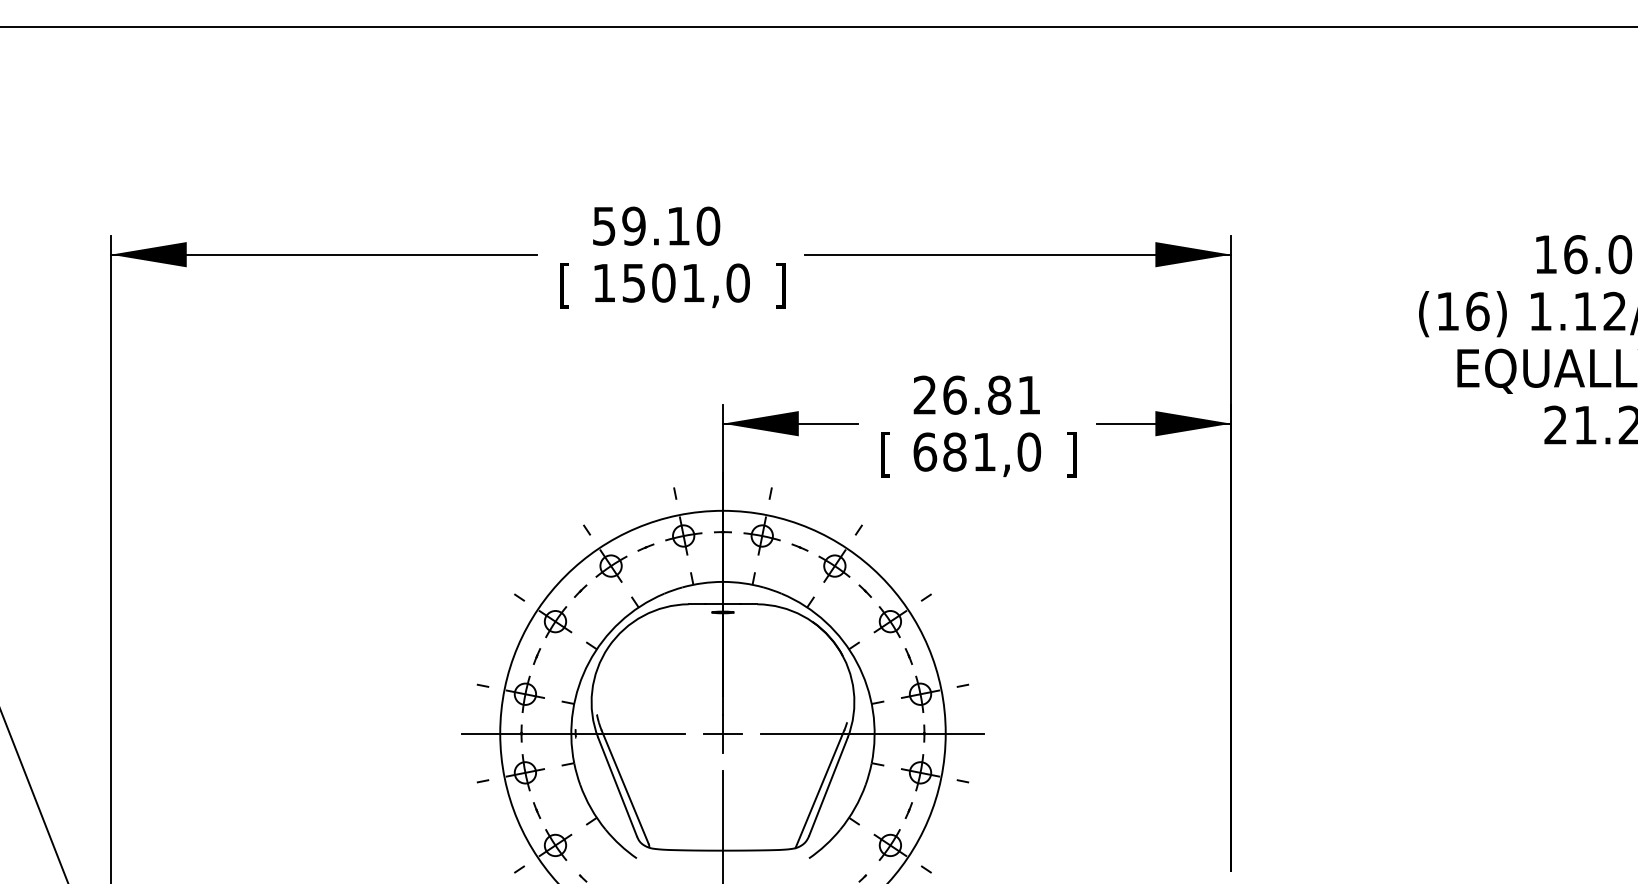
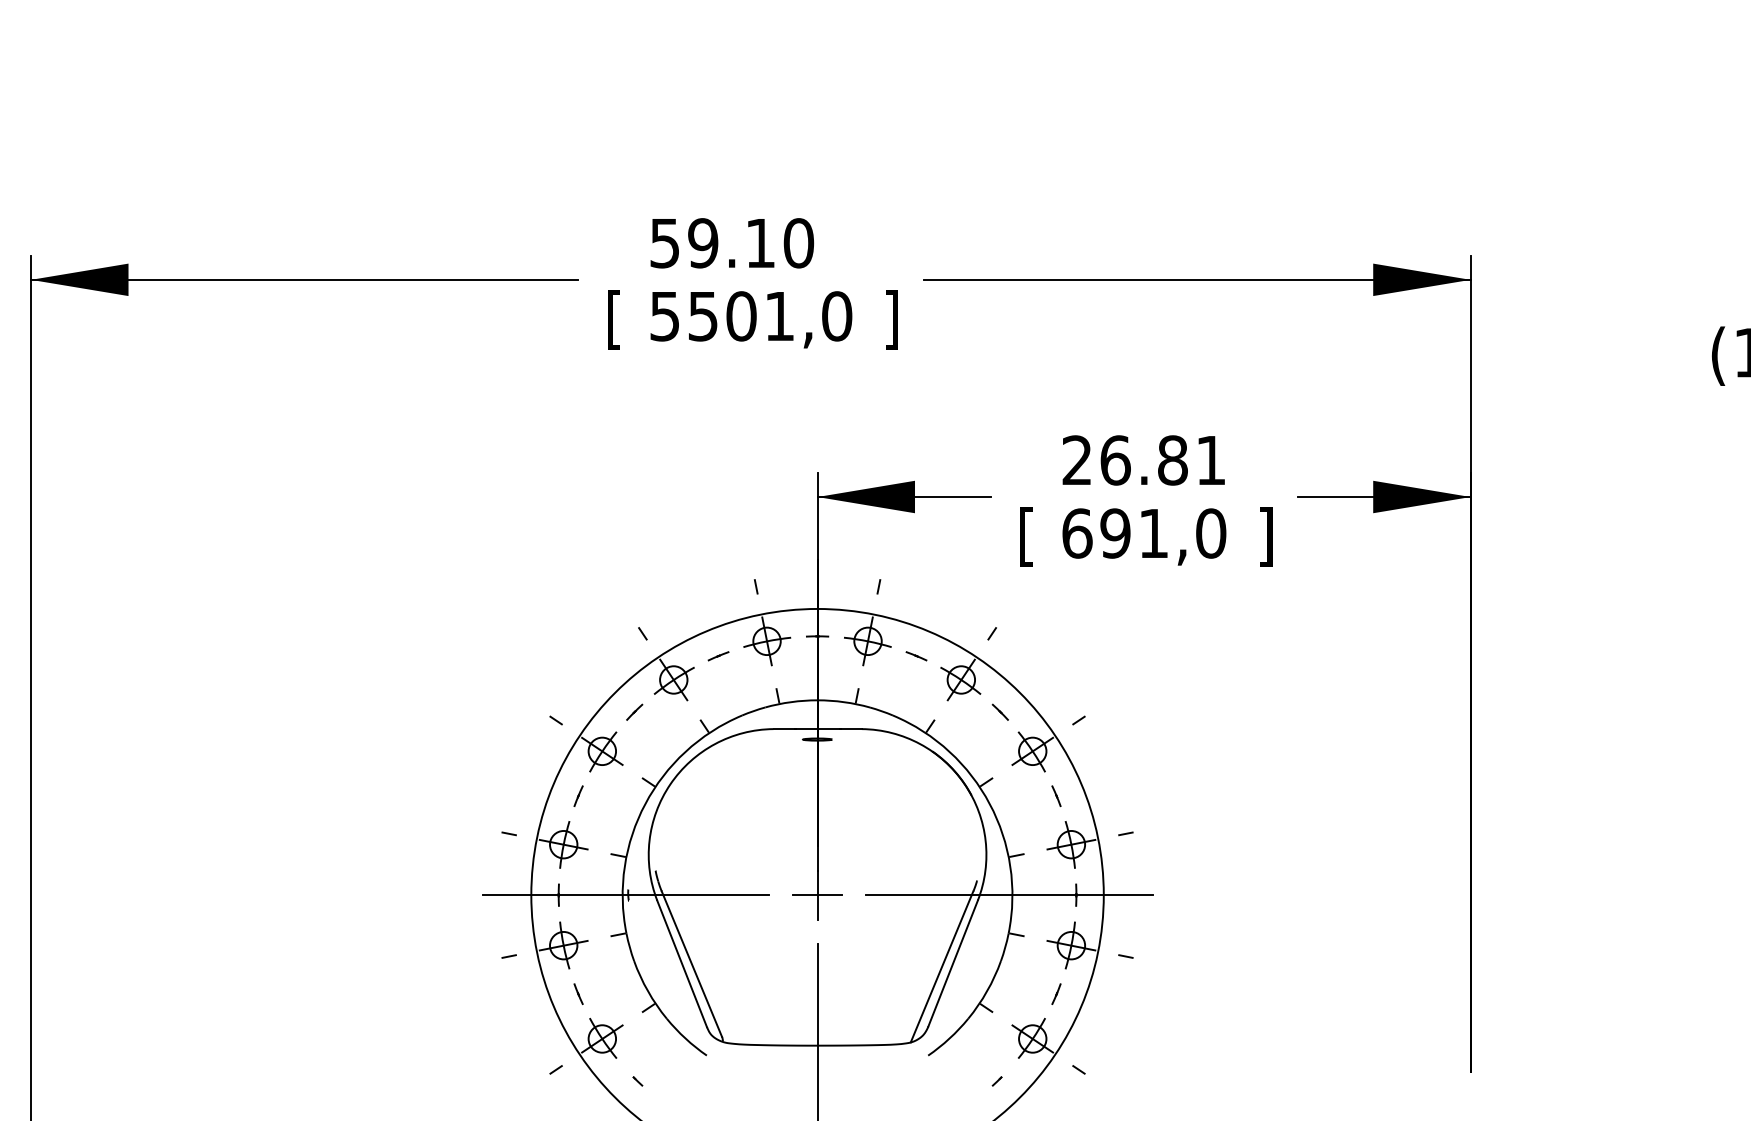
text: (604, 283) -> (665, 316), 1501,0 -> 5501,0
text: (954, 451) -> (1115, 532), 681,0 -> 691,0

